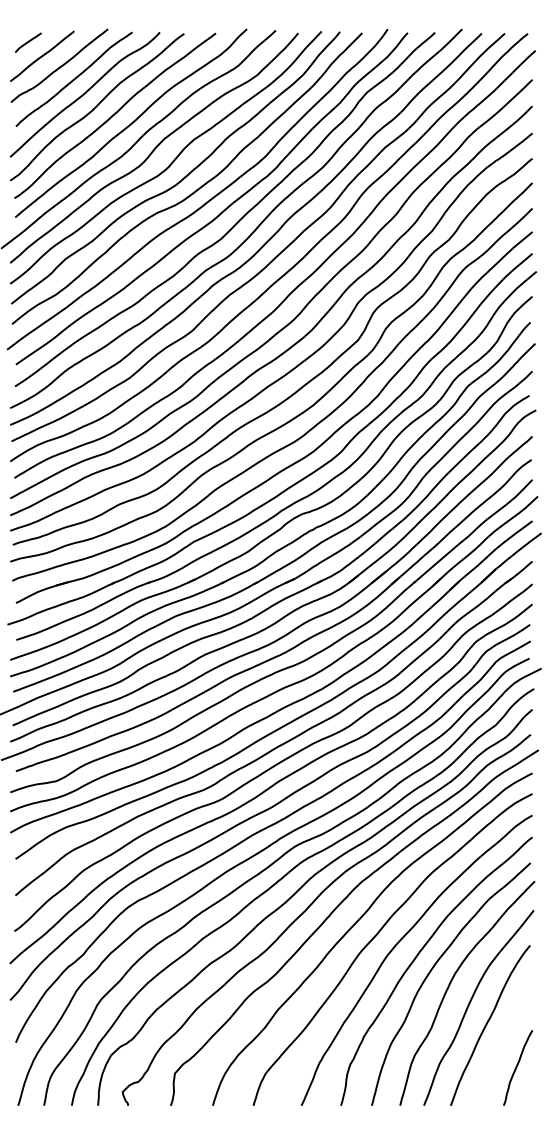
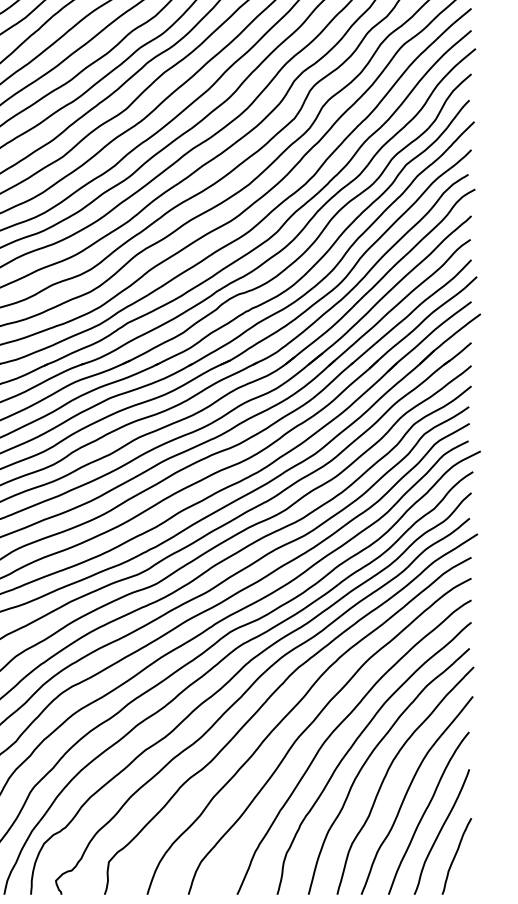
curve: (503, 1042) -> (442, 830), added

